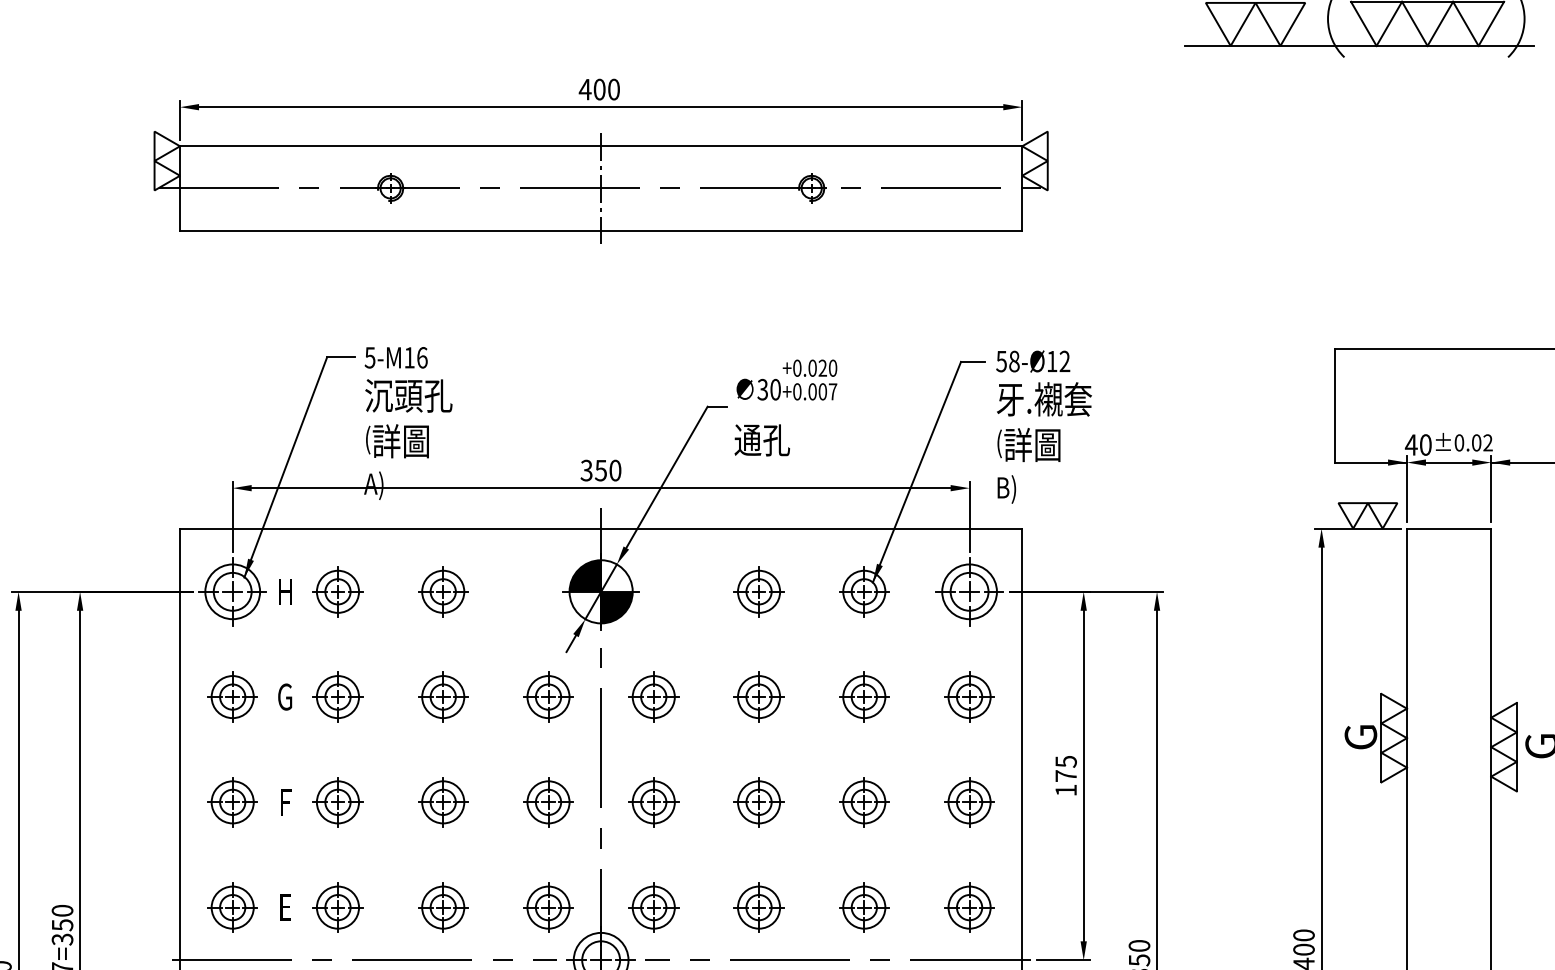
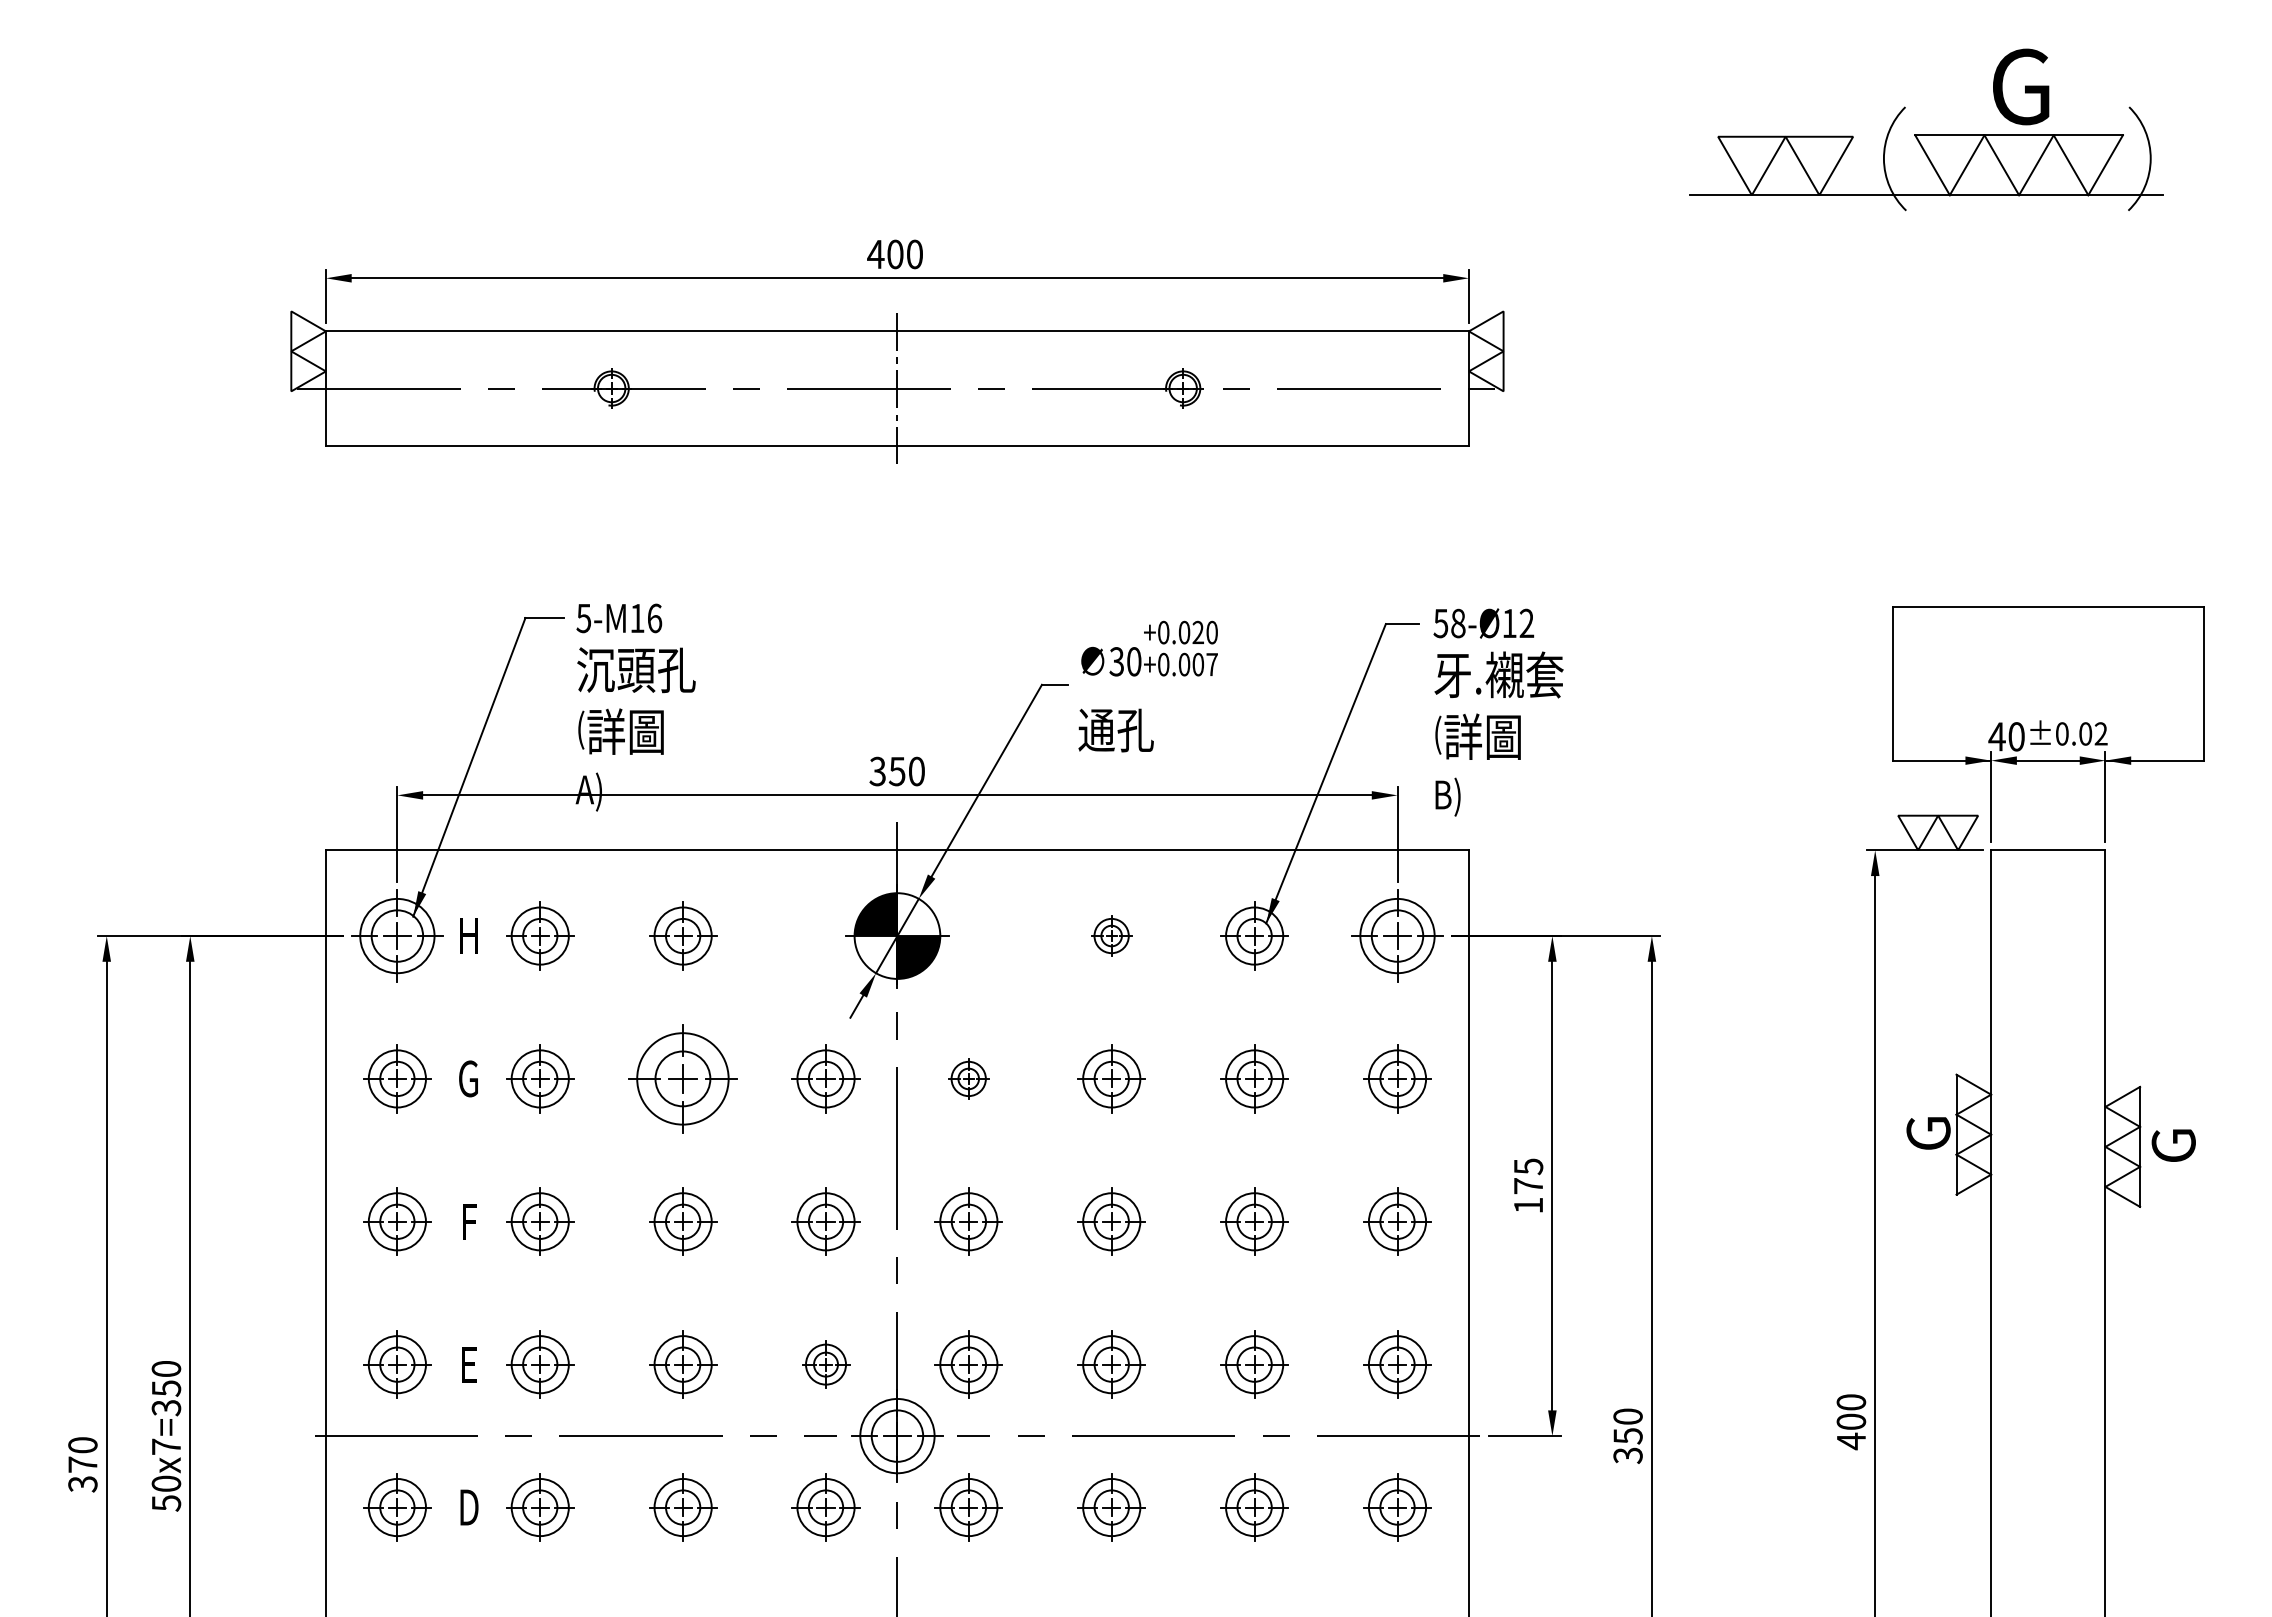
part: (758, 591) -> (1111, 935), size x0.6
part: (443, 696) -> (683, 1078), size x1.6
part: (653, 696) -> (968, 1078), size x0.6
part: (548, 907) -> (825, 1364), size x0.7

